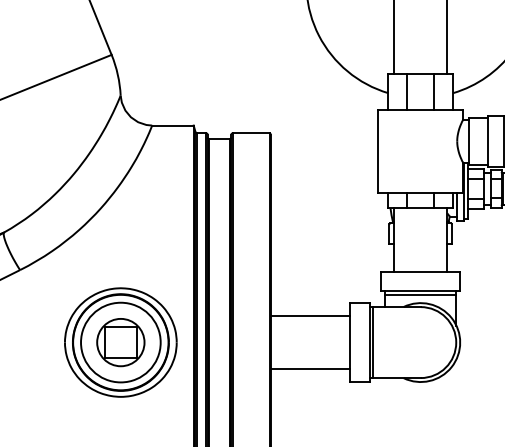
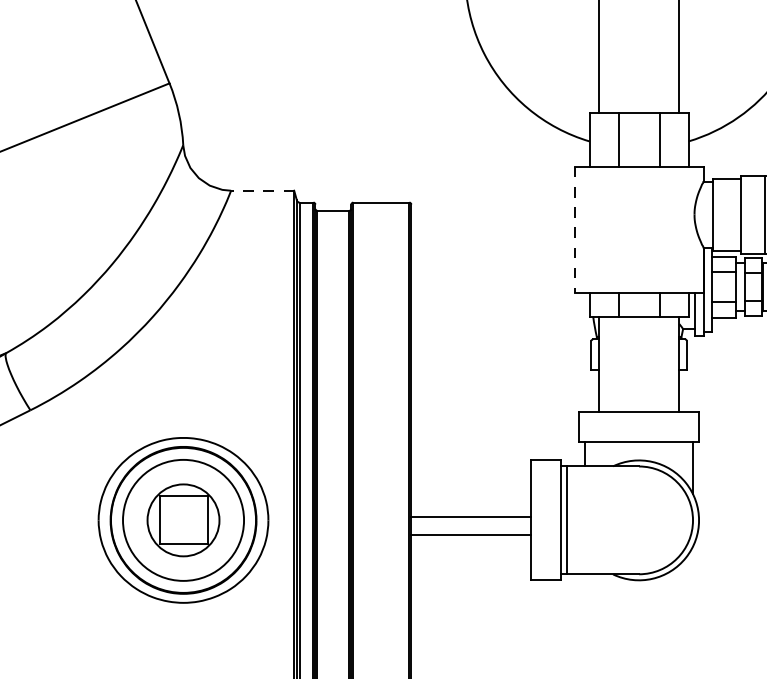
line: (172, 125) -> (261, 190), solid -> dashed
line: (378, 151) -> (574, 230), solid -> dashed
line: (420, 295) -> (638, 448), removed
line: (309, 316) -> (470, 517), moved
line: (309, 369) -> (470, 535), moved

